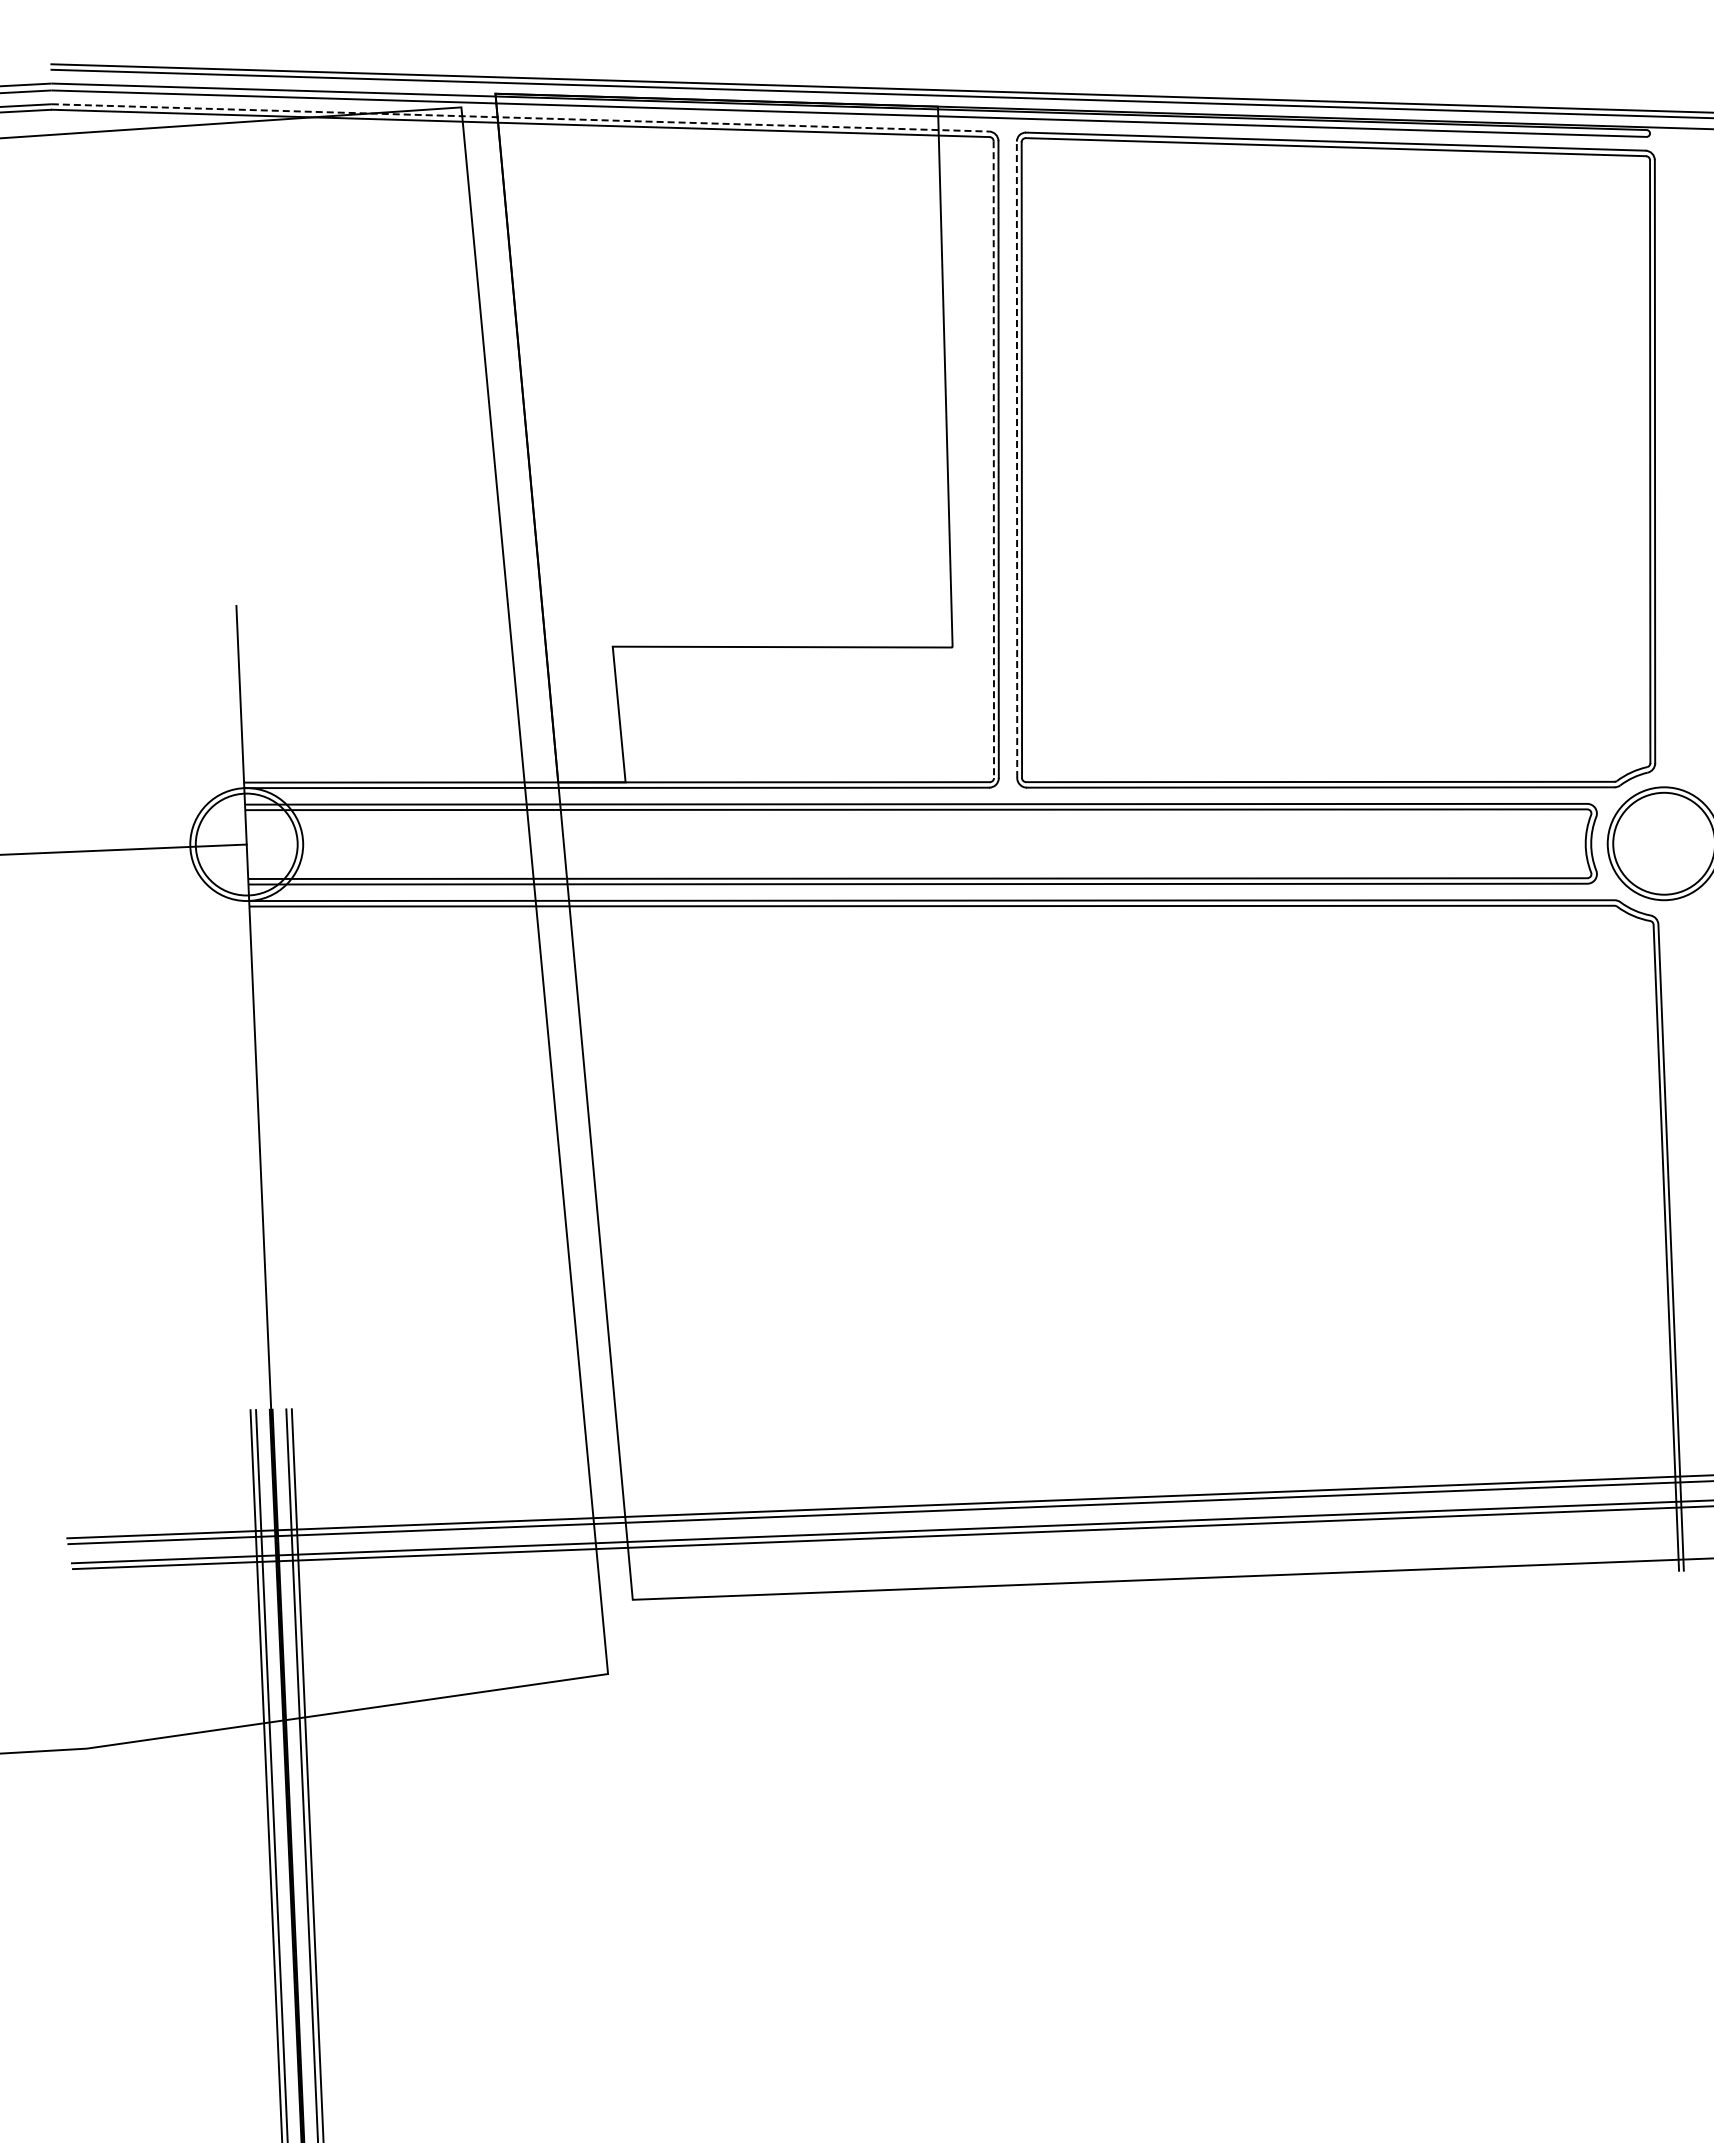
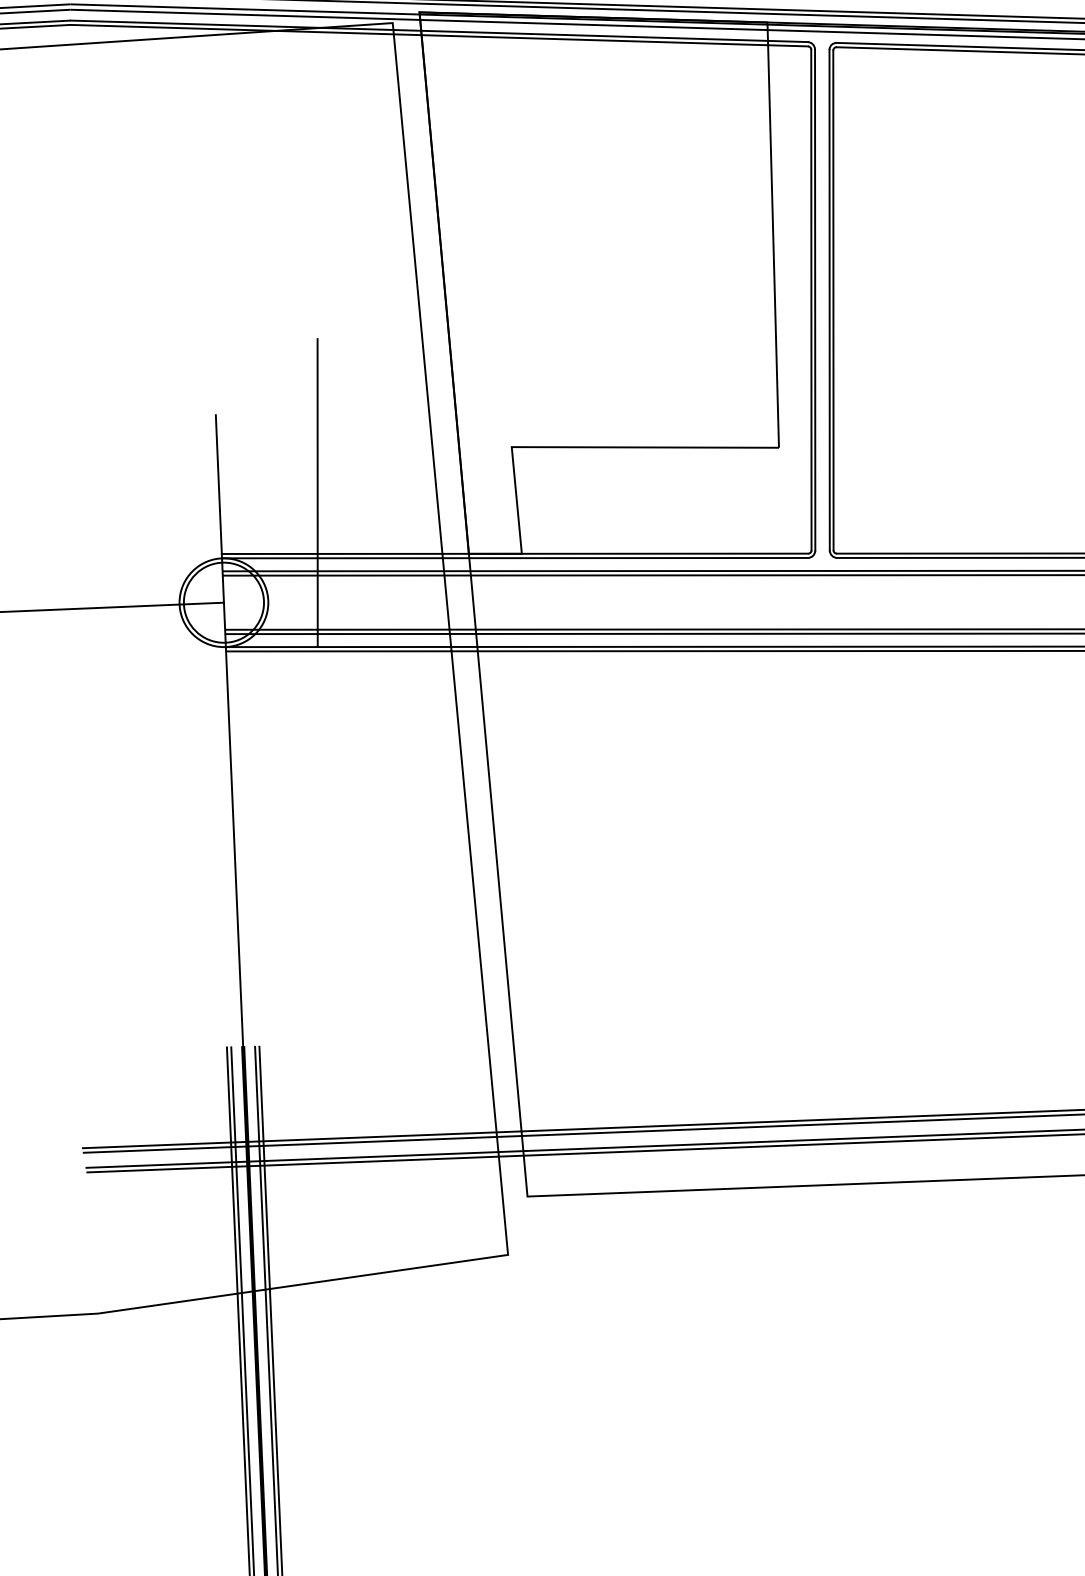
line: (520, 117) -> (439, 31), dashed -> solid
line: (1017, 459) -> (830, 299), dashed -> solid
line: (993, 460) -> (811, 300), dashed -> solid
line: (365, 704) -> (317, 492), added

